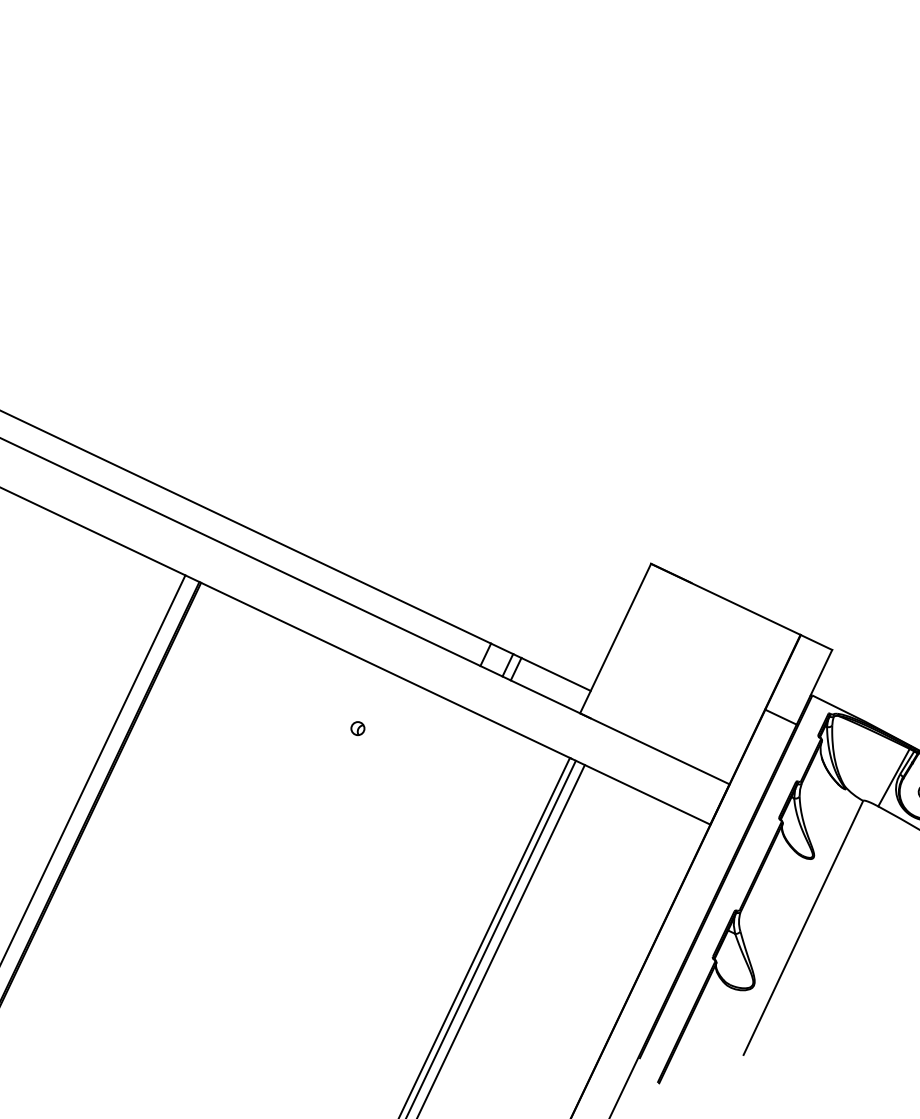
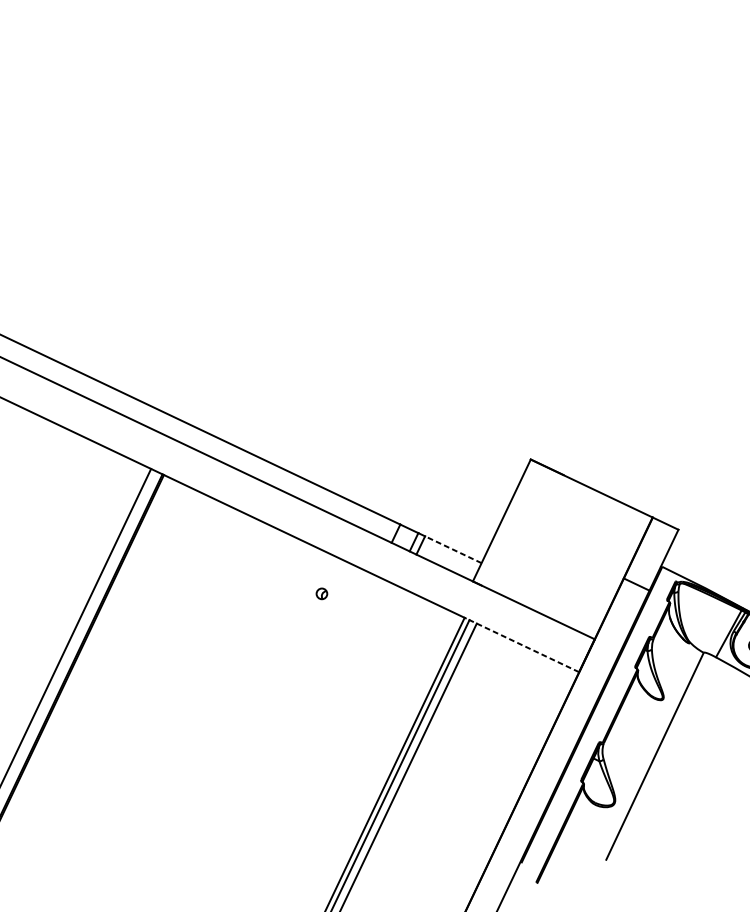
line: (555, 674) -> (452, 549), solid -> dashed
part: (357, 728) -> (321, 593), moved
line: (640, 791) -> (522, 645), solid -> dashed

